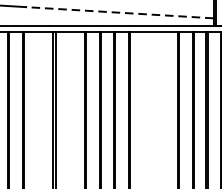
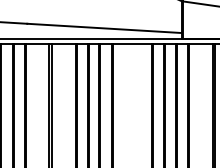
line: (118, 12) -> (103, 28), dashed -> solid

